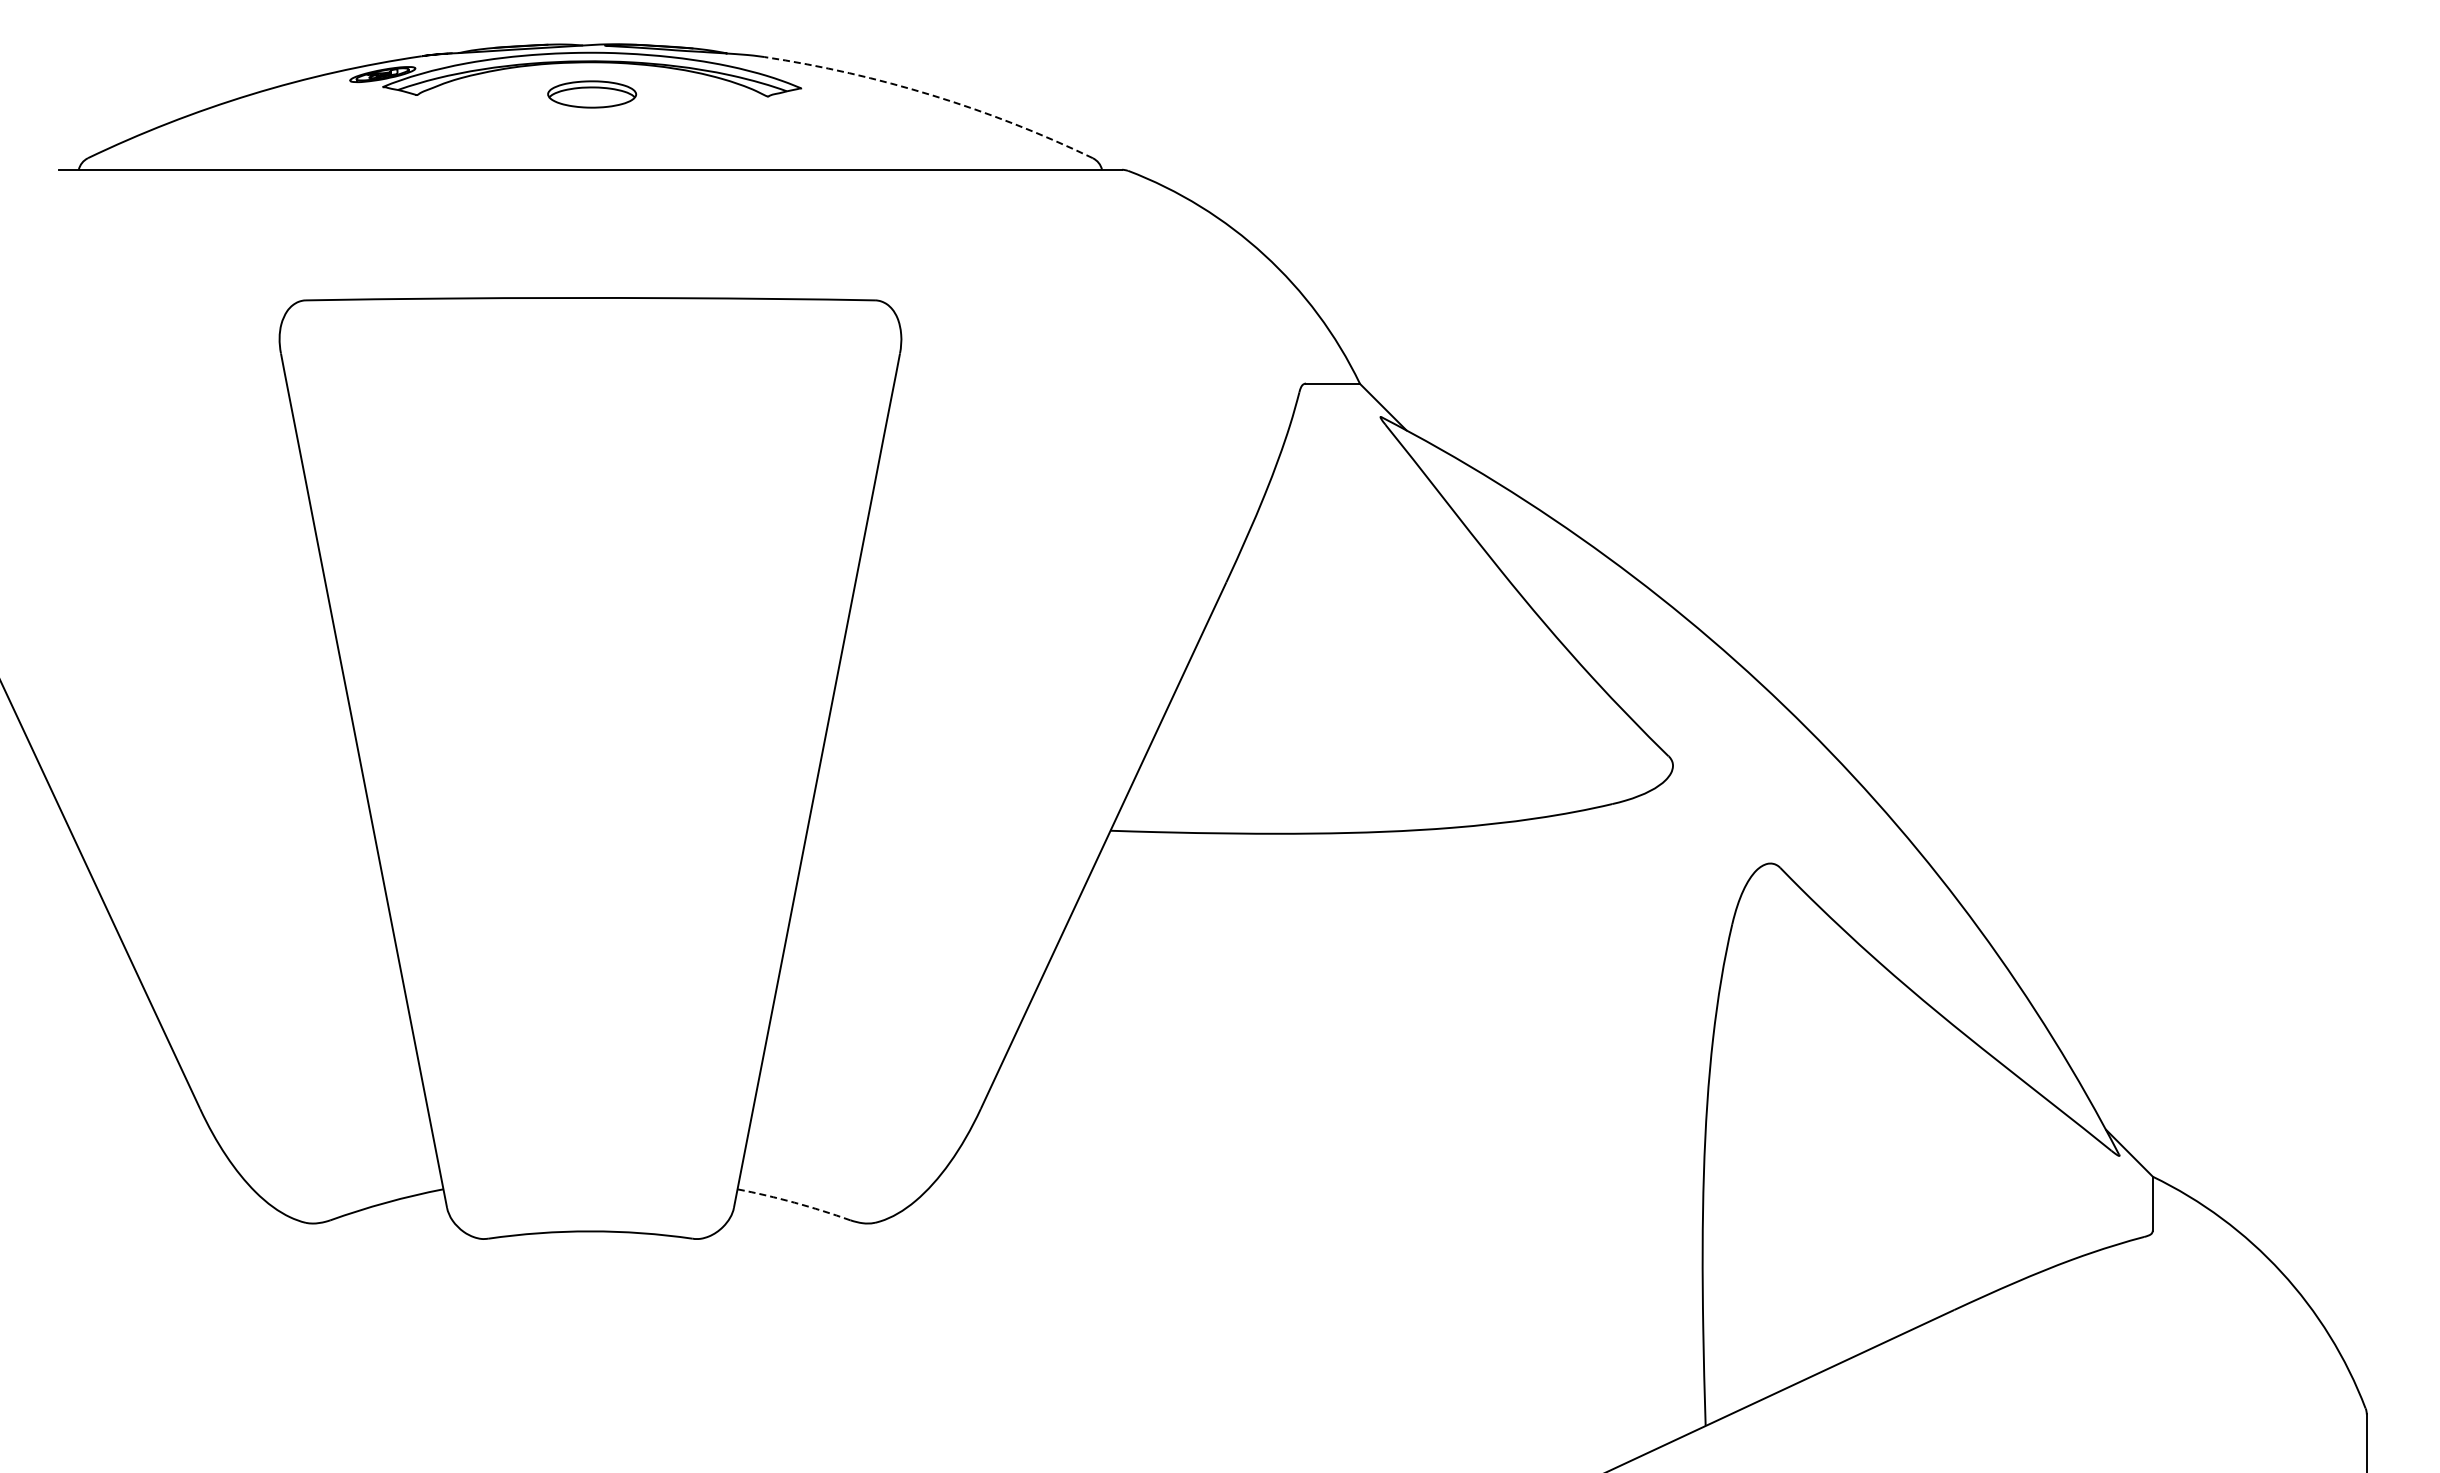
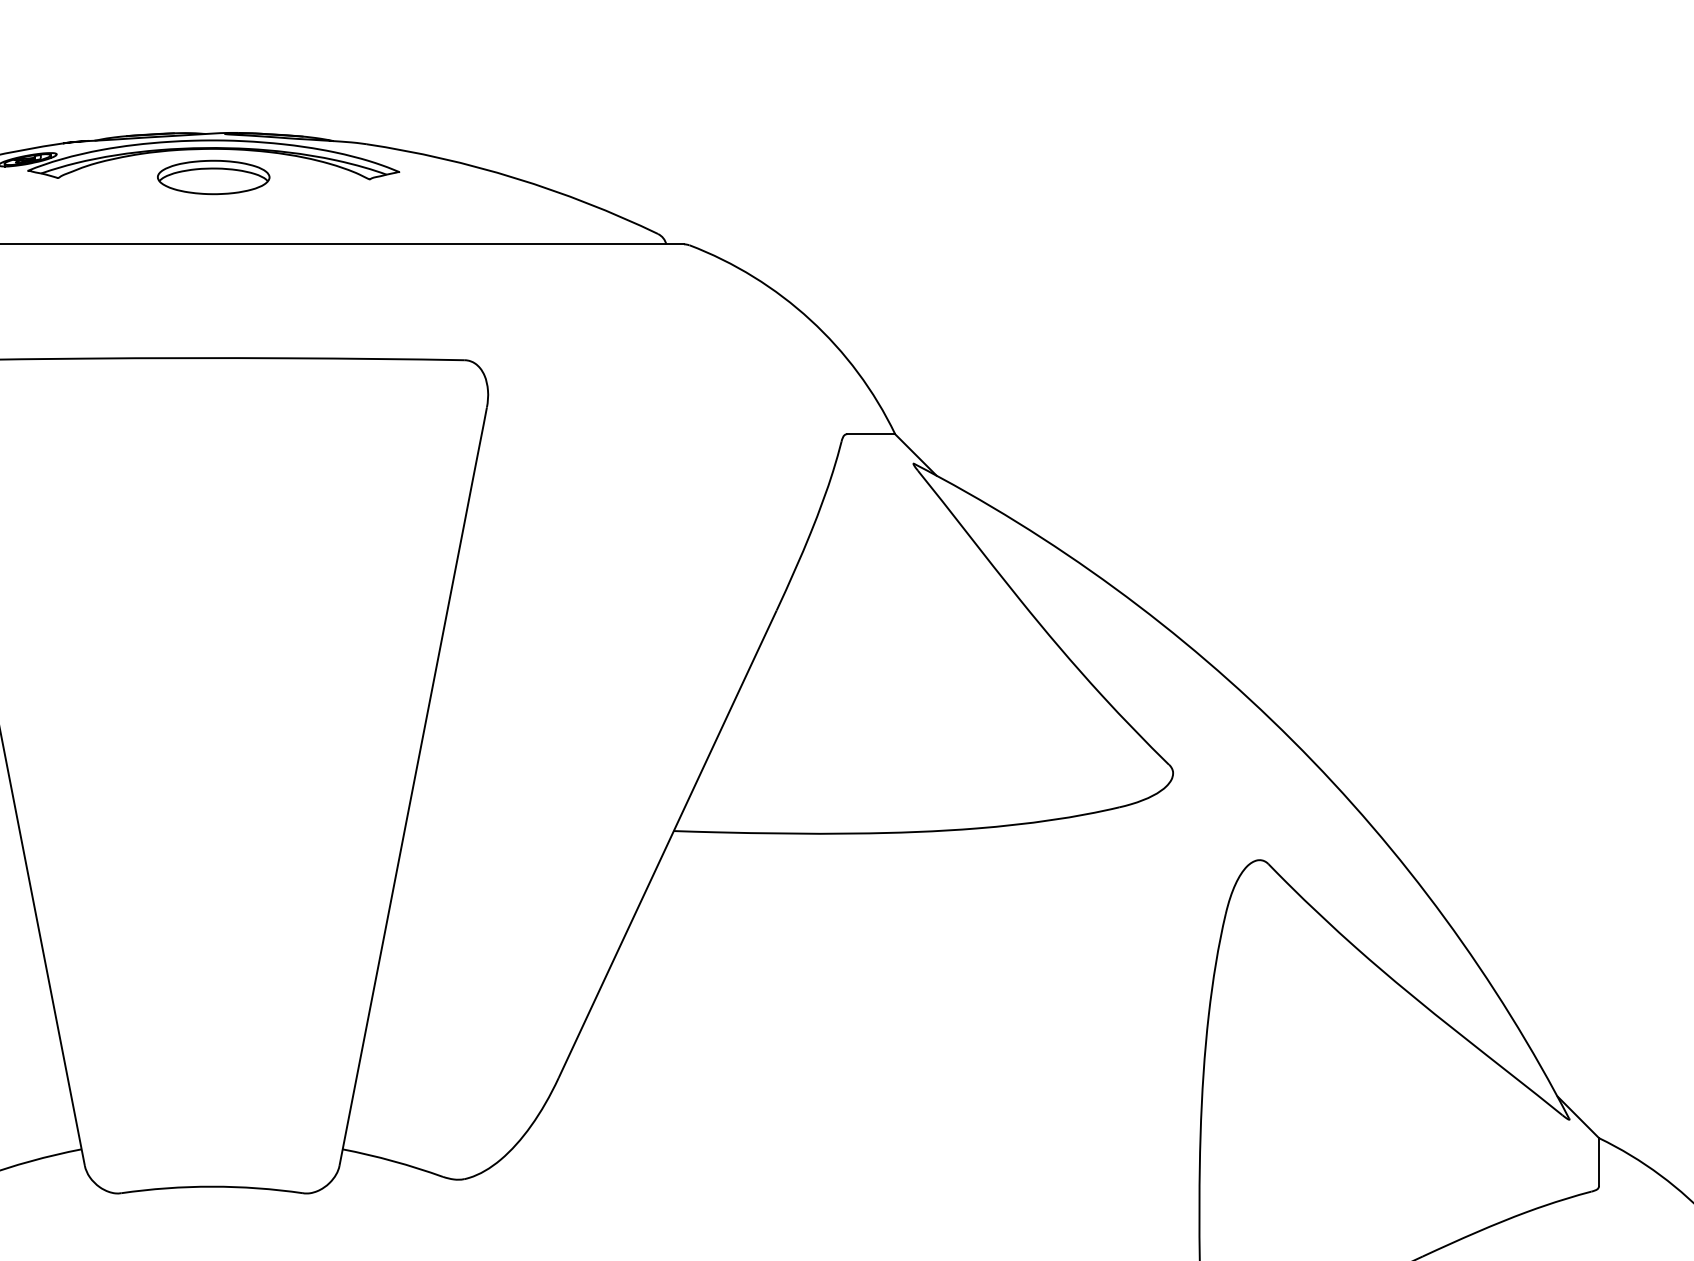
part: (591, 94) -> (213, 177), size x1.43
arc: (932, 95) -> (515, 178), dashed -> solid
arc: (794, 1202) -> (393, 1161), dashed -> solid

